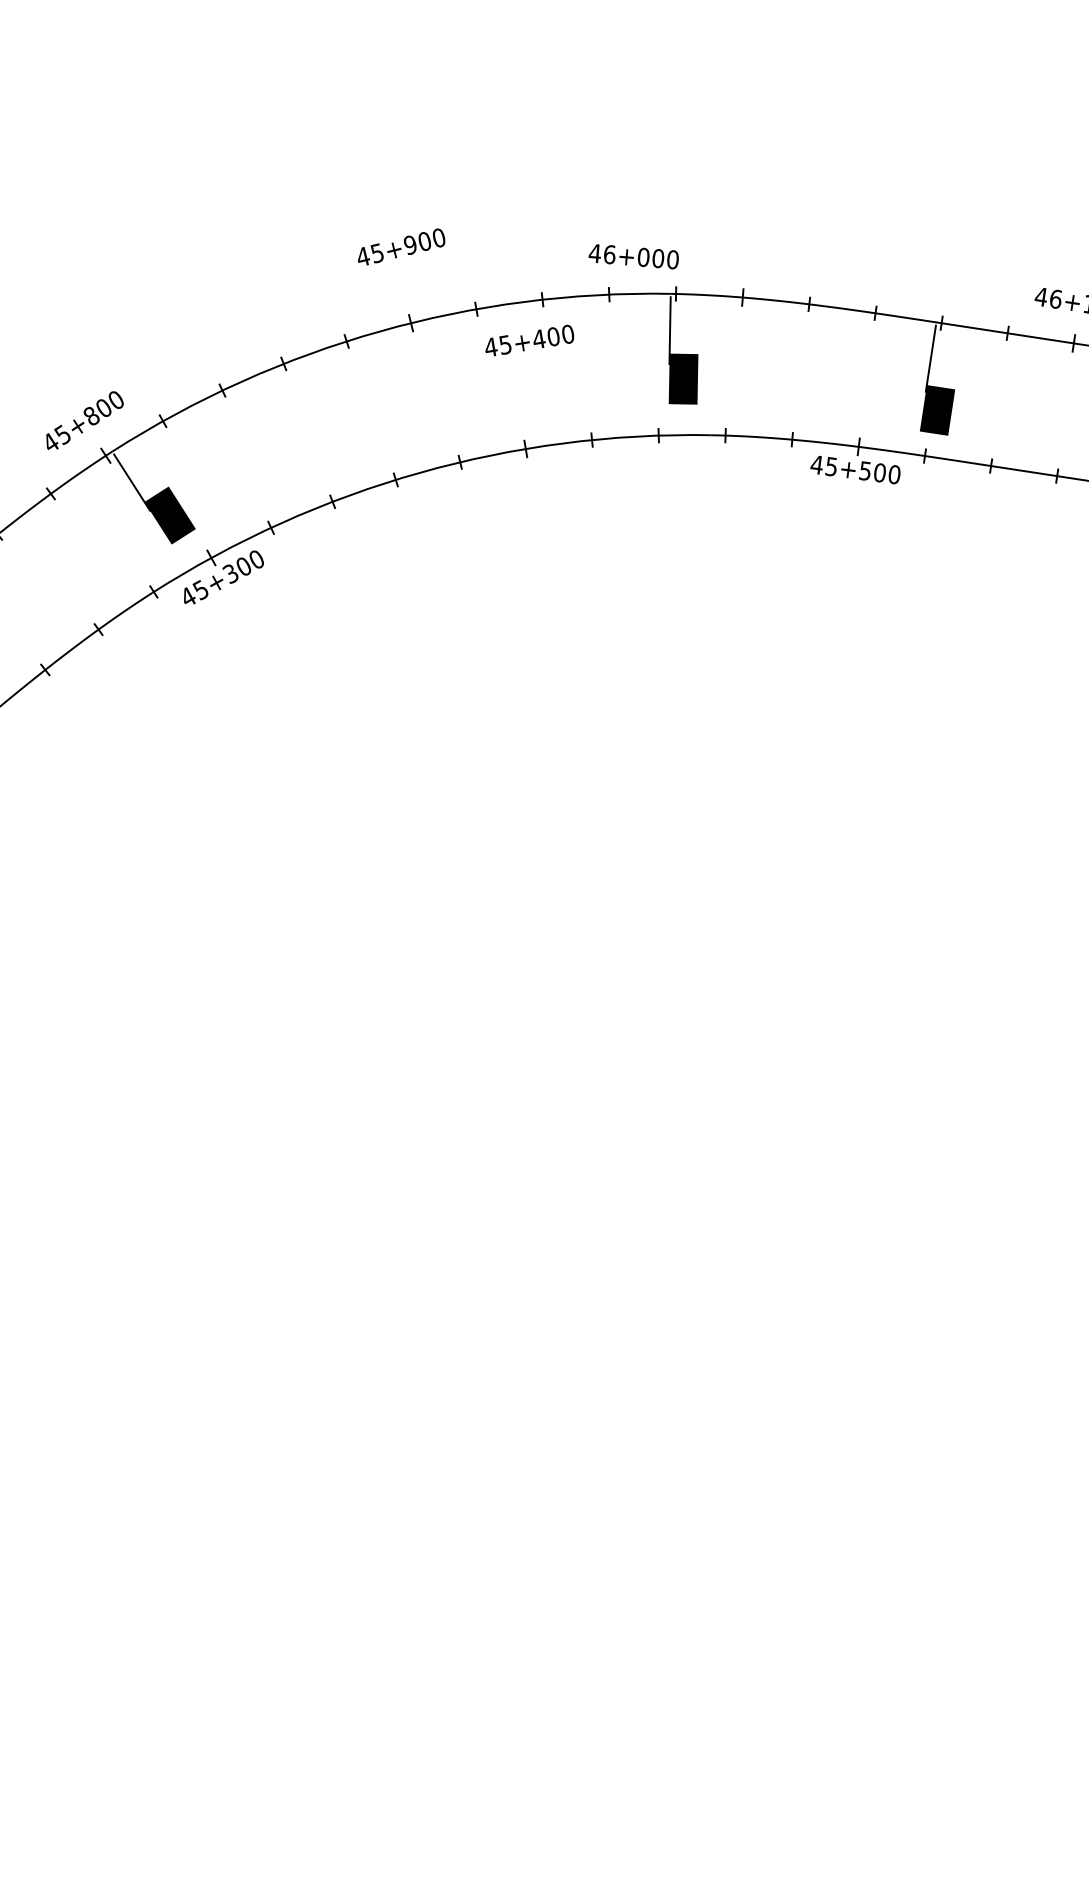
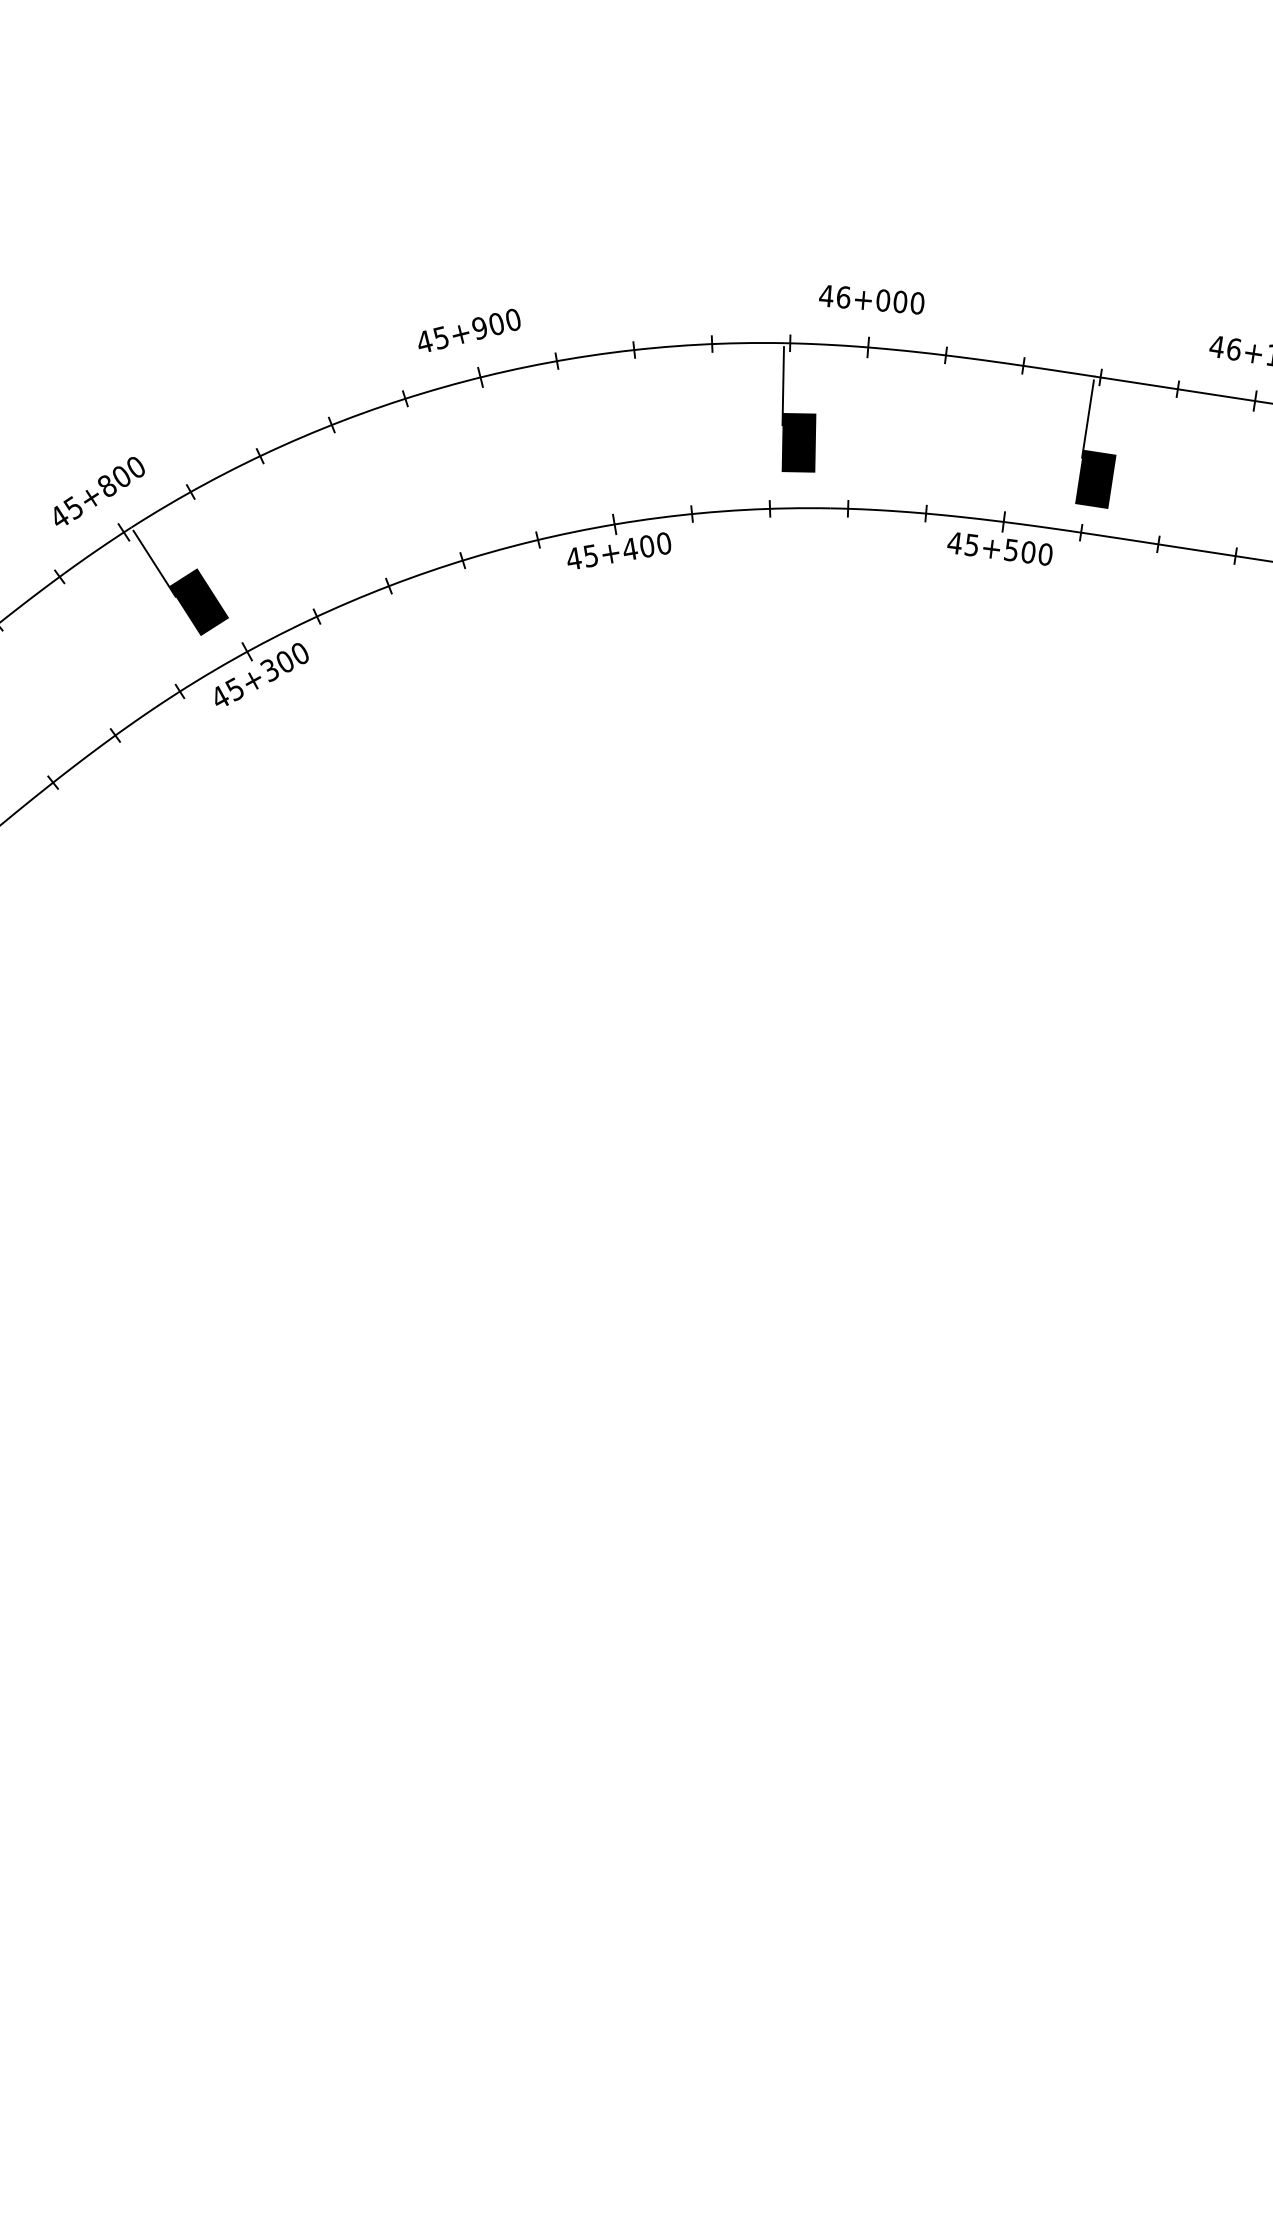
text: (401, 246) -> (469, 329), moved
text: (633, 256) -> (871, 299), moved
text: (529, 340) -> (618, 550), moved

